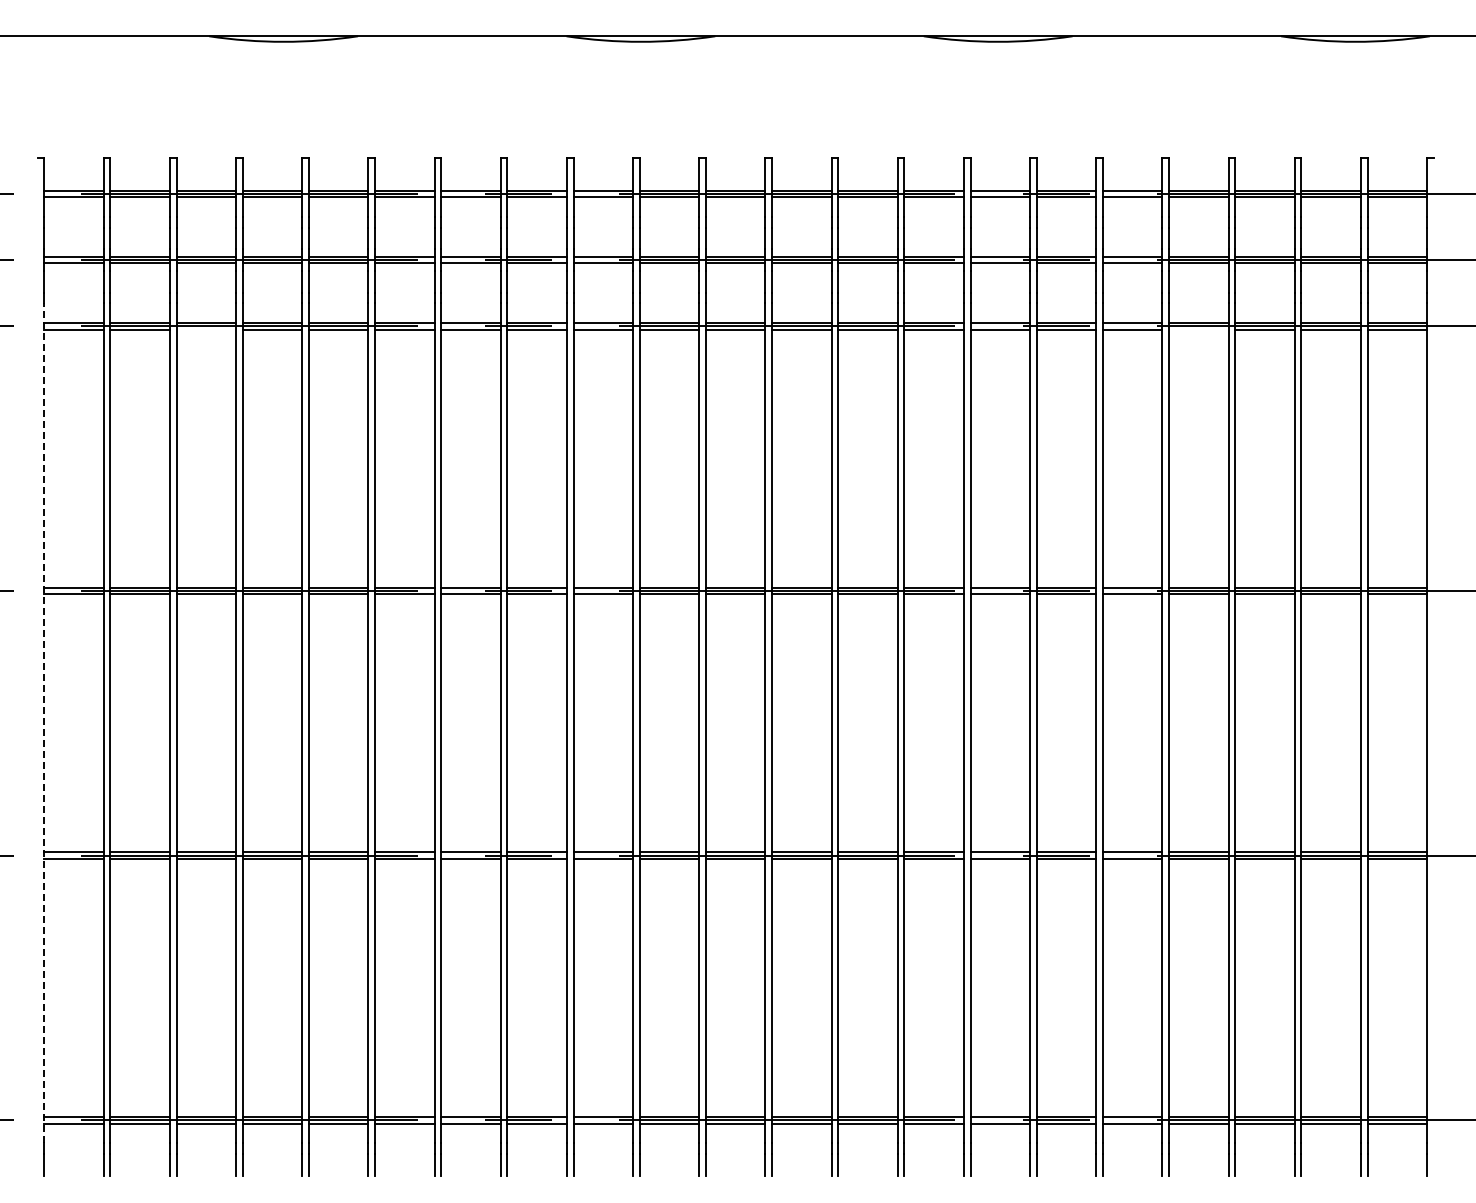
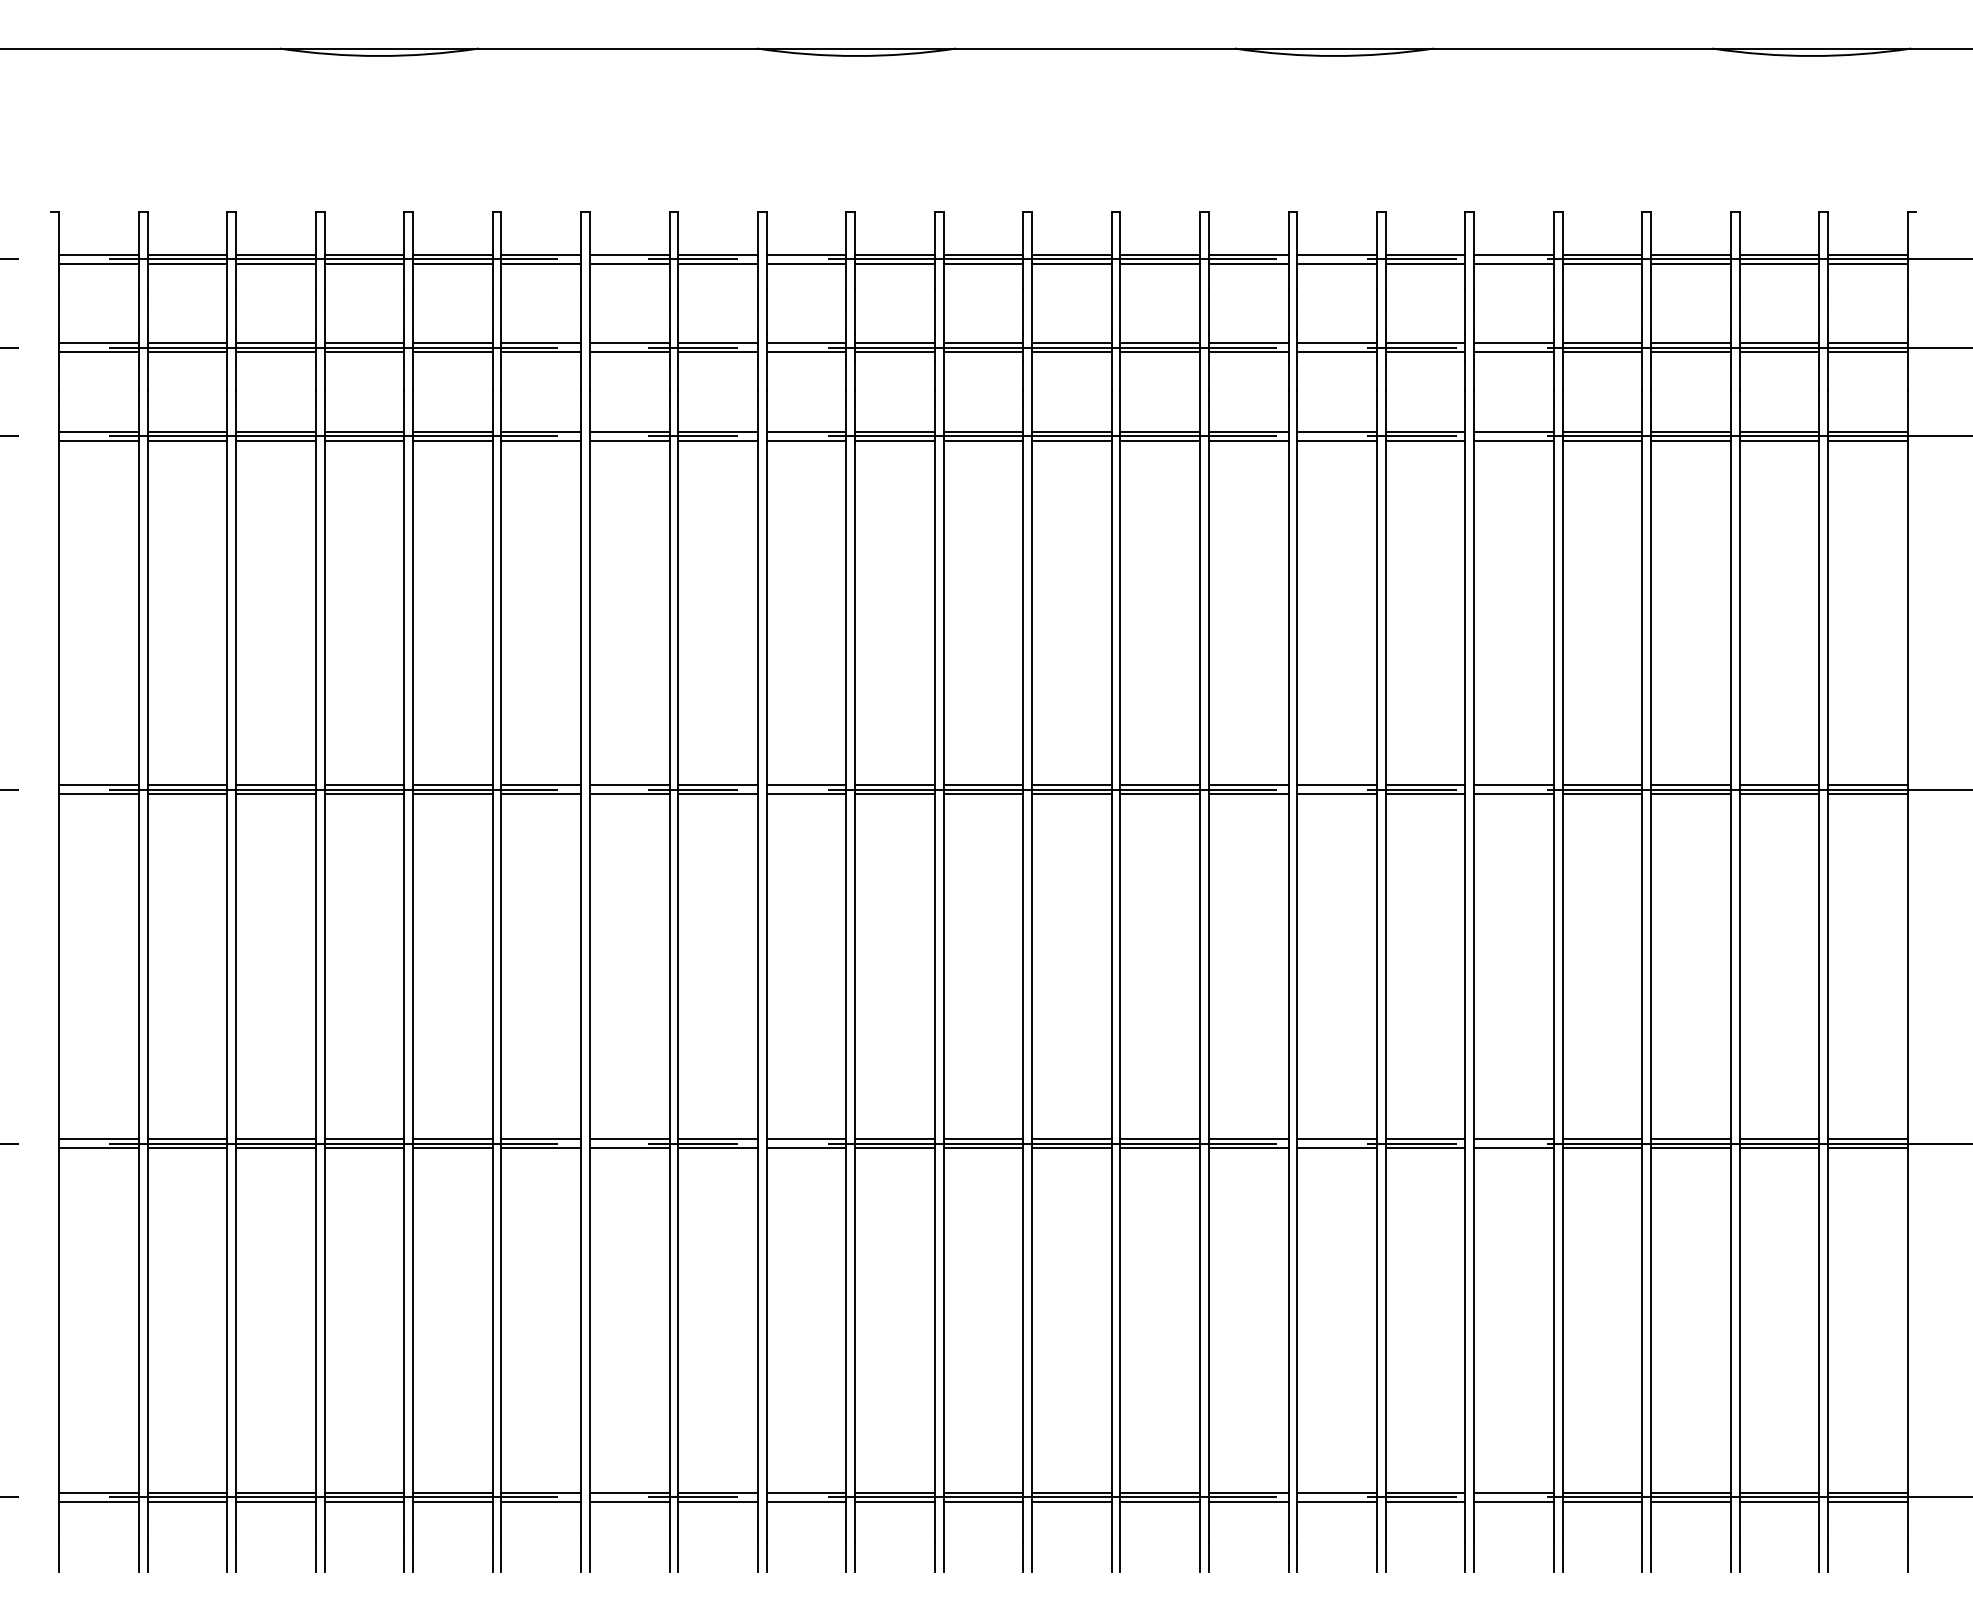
line: (206, 329) -> (276, 440), added
line: (1198, 329) -> (1601, 440), added
line: (44, 722) -> (59, 965), dashed -> solid

